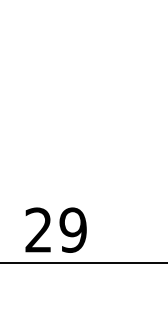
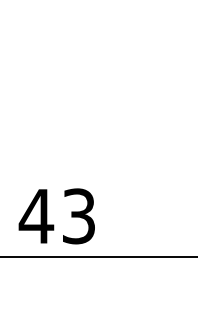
text: (55, 229) -> (57, 215), 29 -> 43

